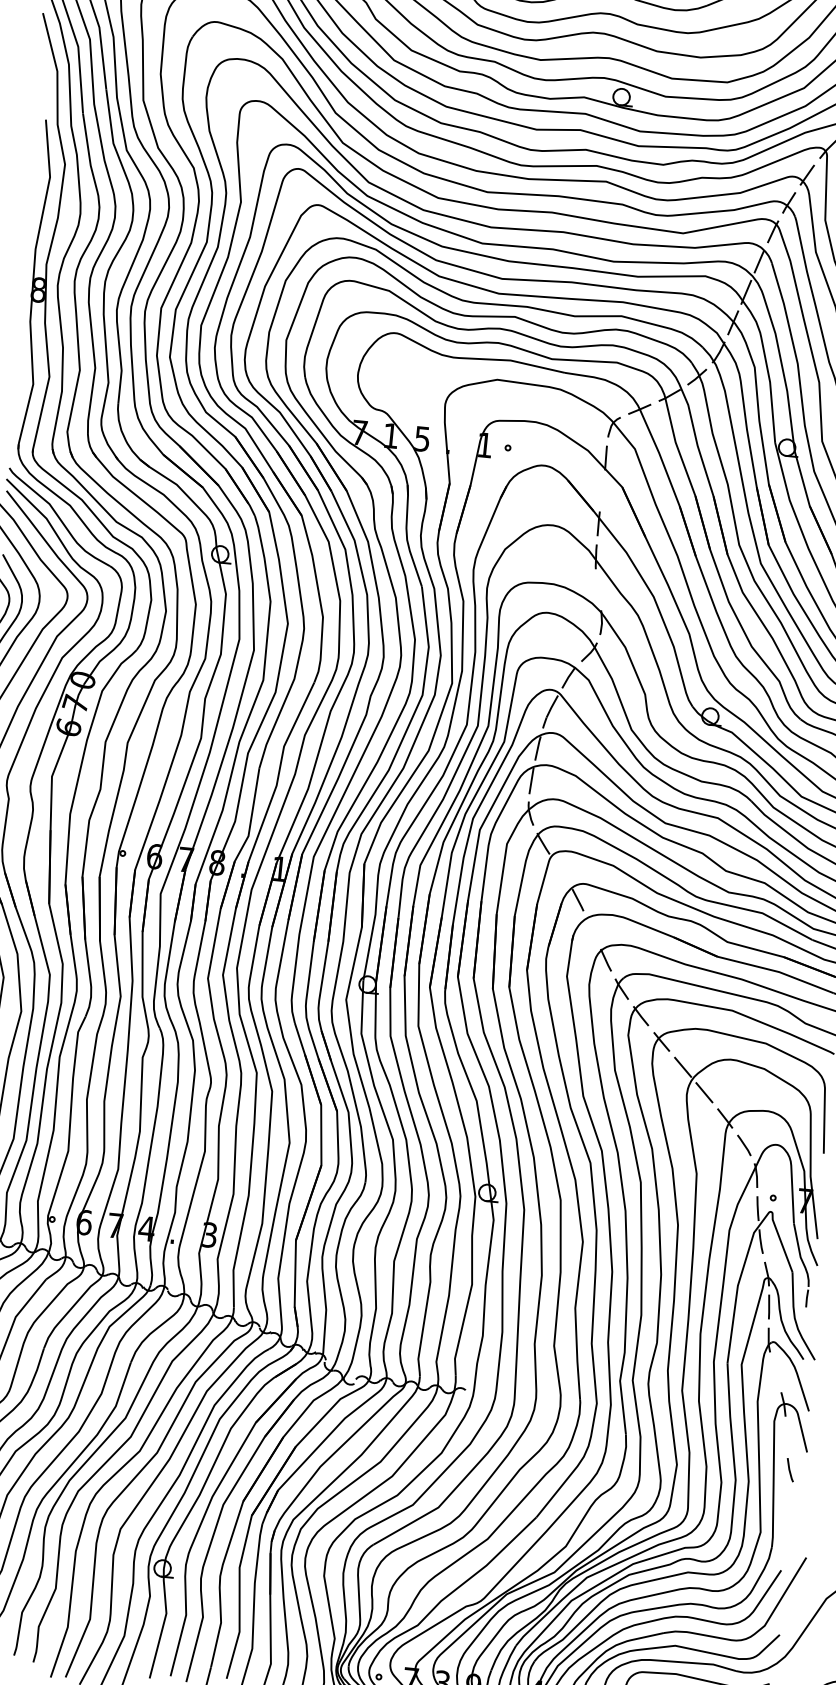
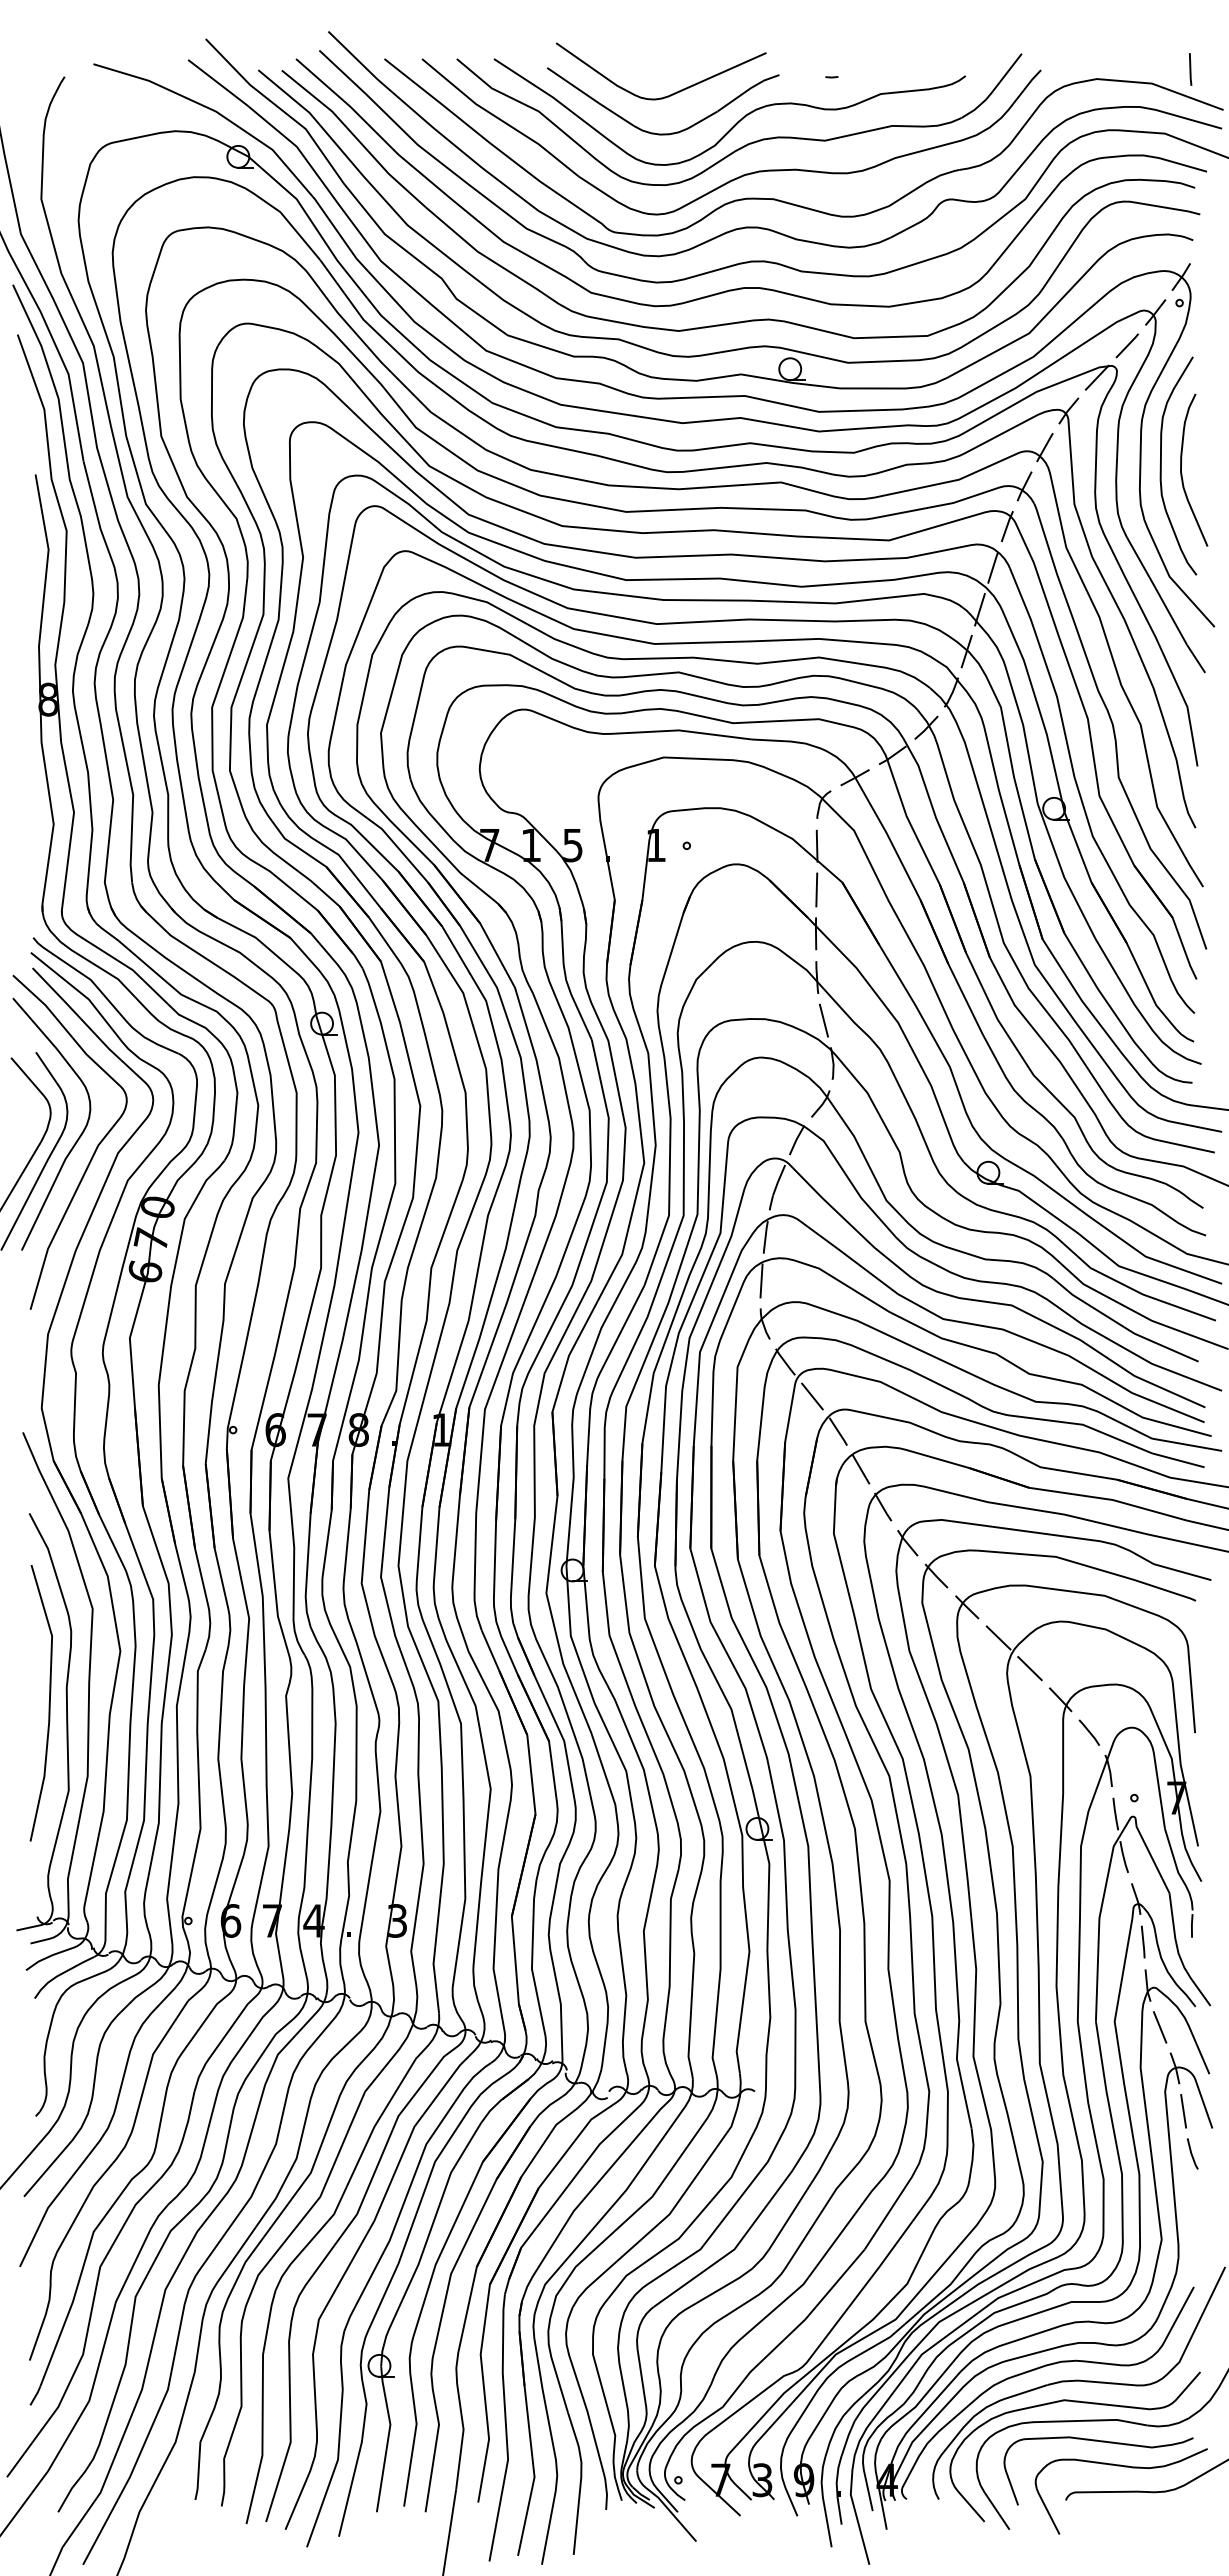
line: (602, 490) -> (816, 889), added
line: (597, 589) -> (823, 1020), added
line: (561, 871) -> (812, 1396), added
line: (591, 930) -> (860, 1469), added
line: (774, 1372) -> (1159, 2027), added
line: (786, 1437) -> (1183, 2111), added

